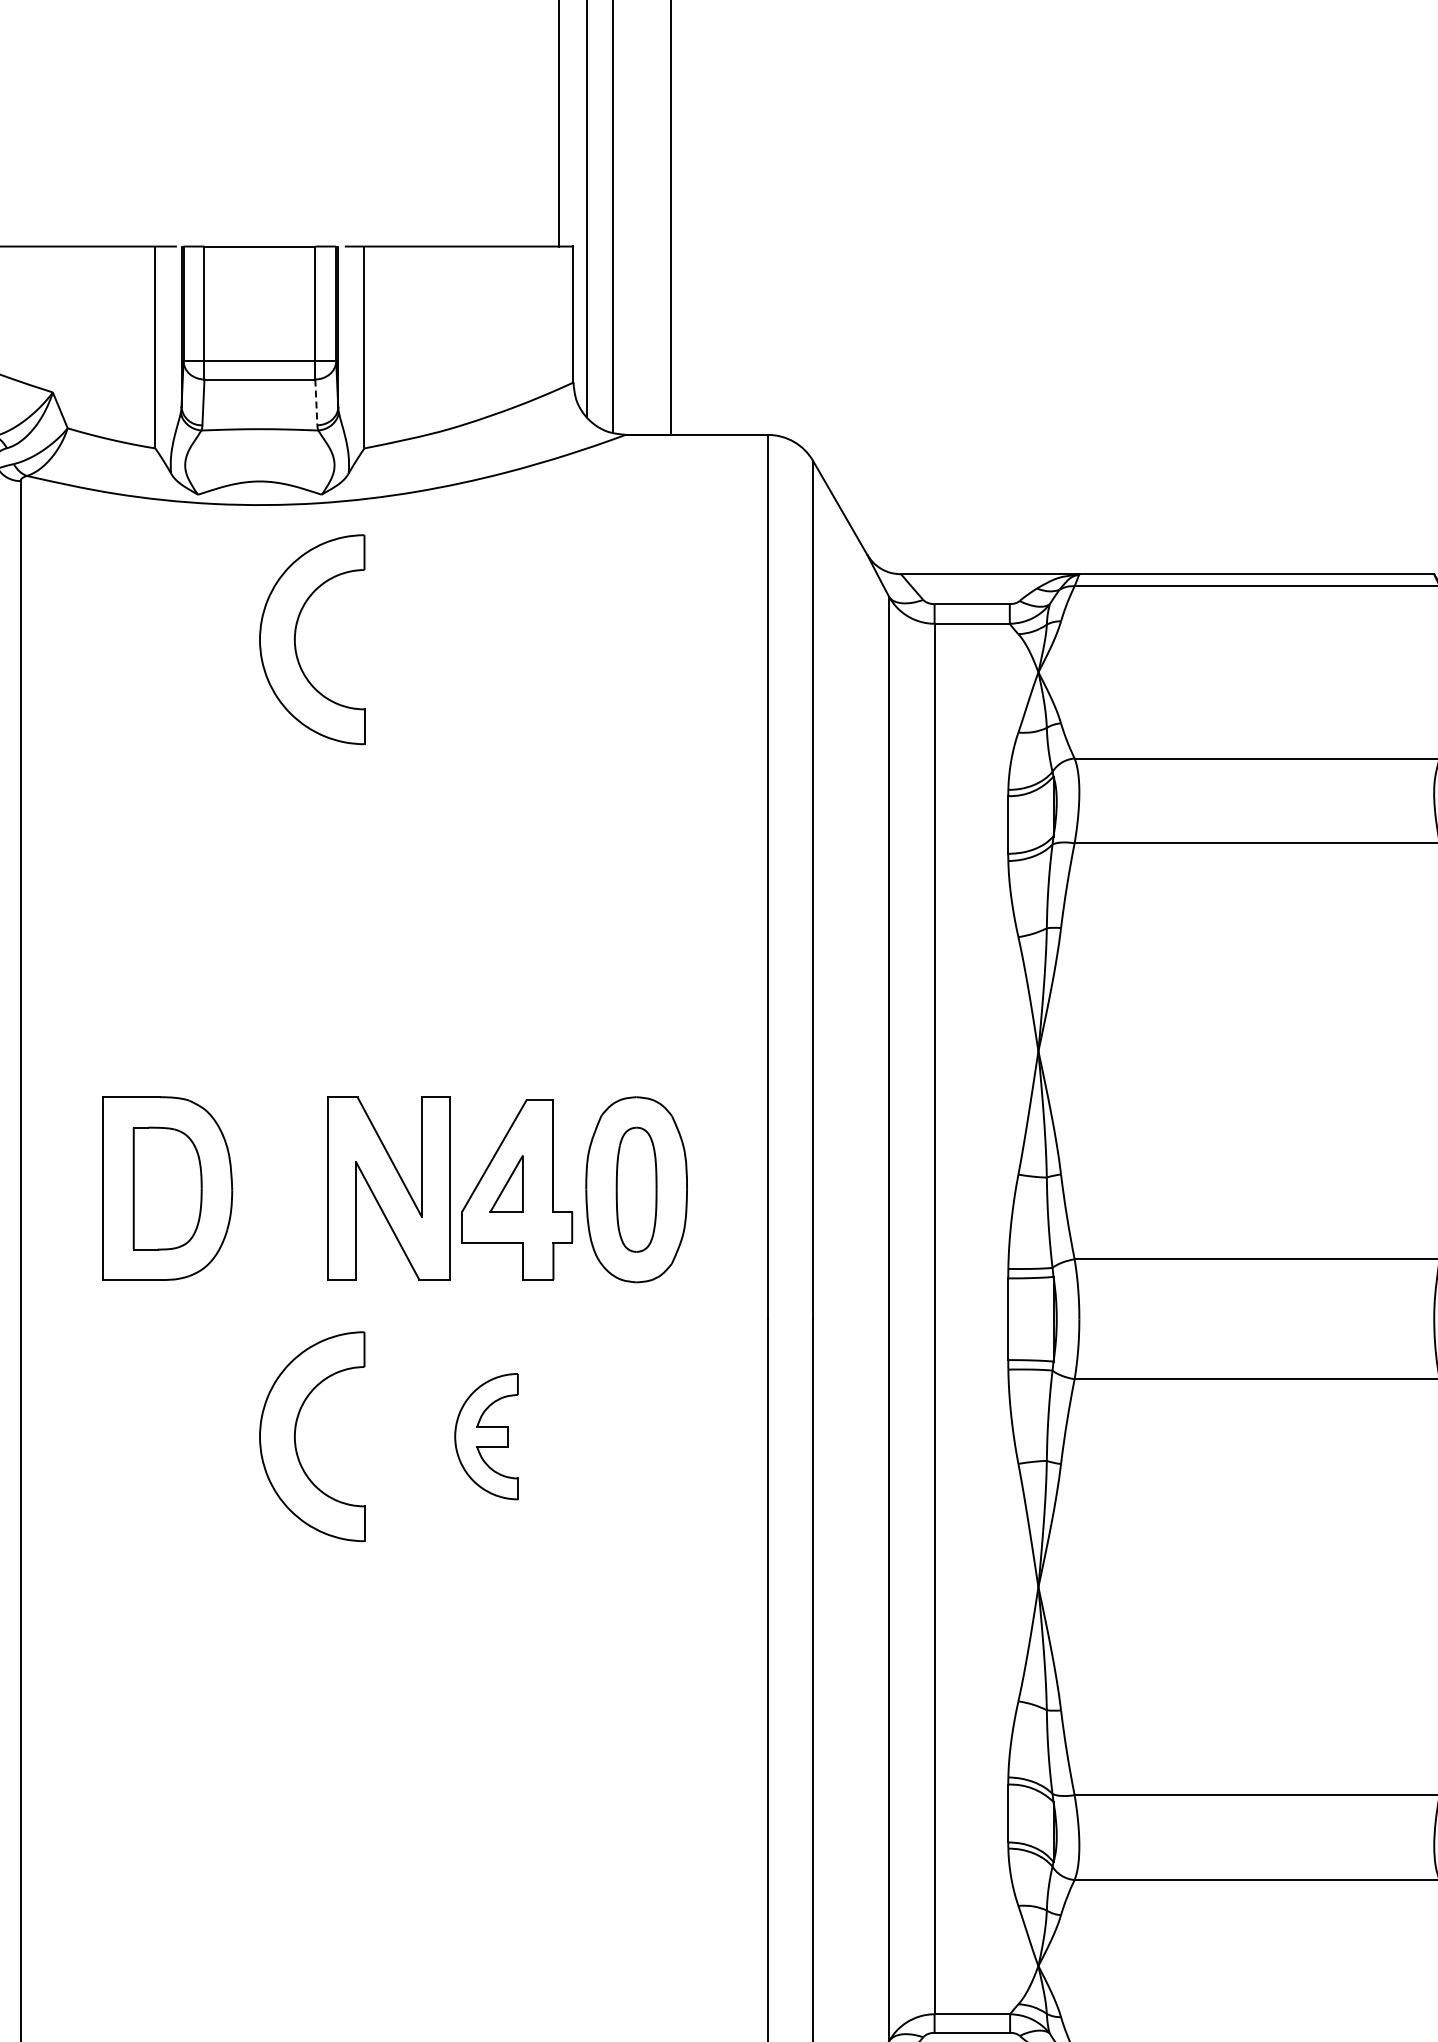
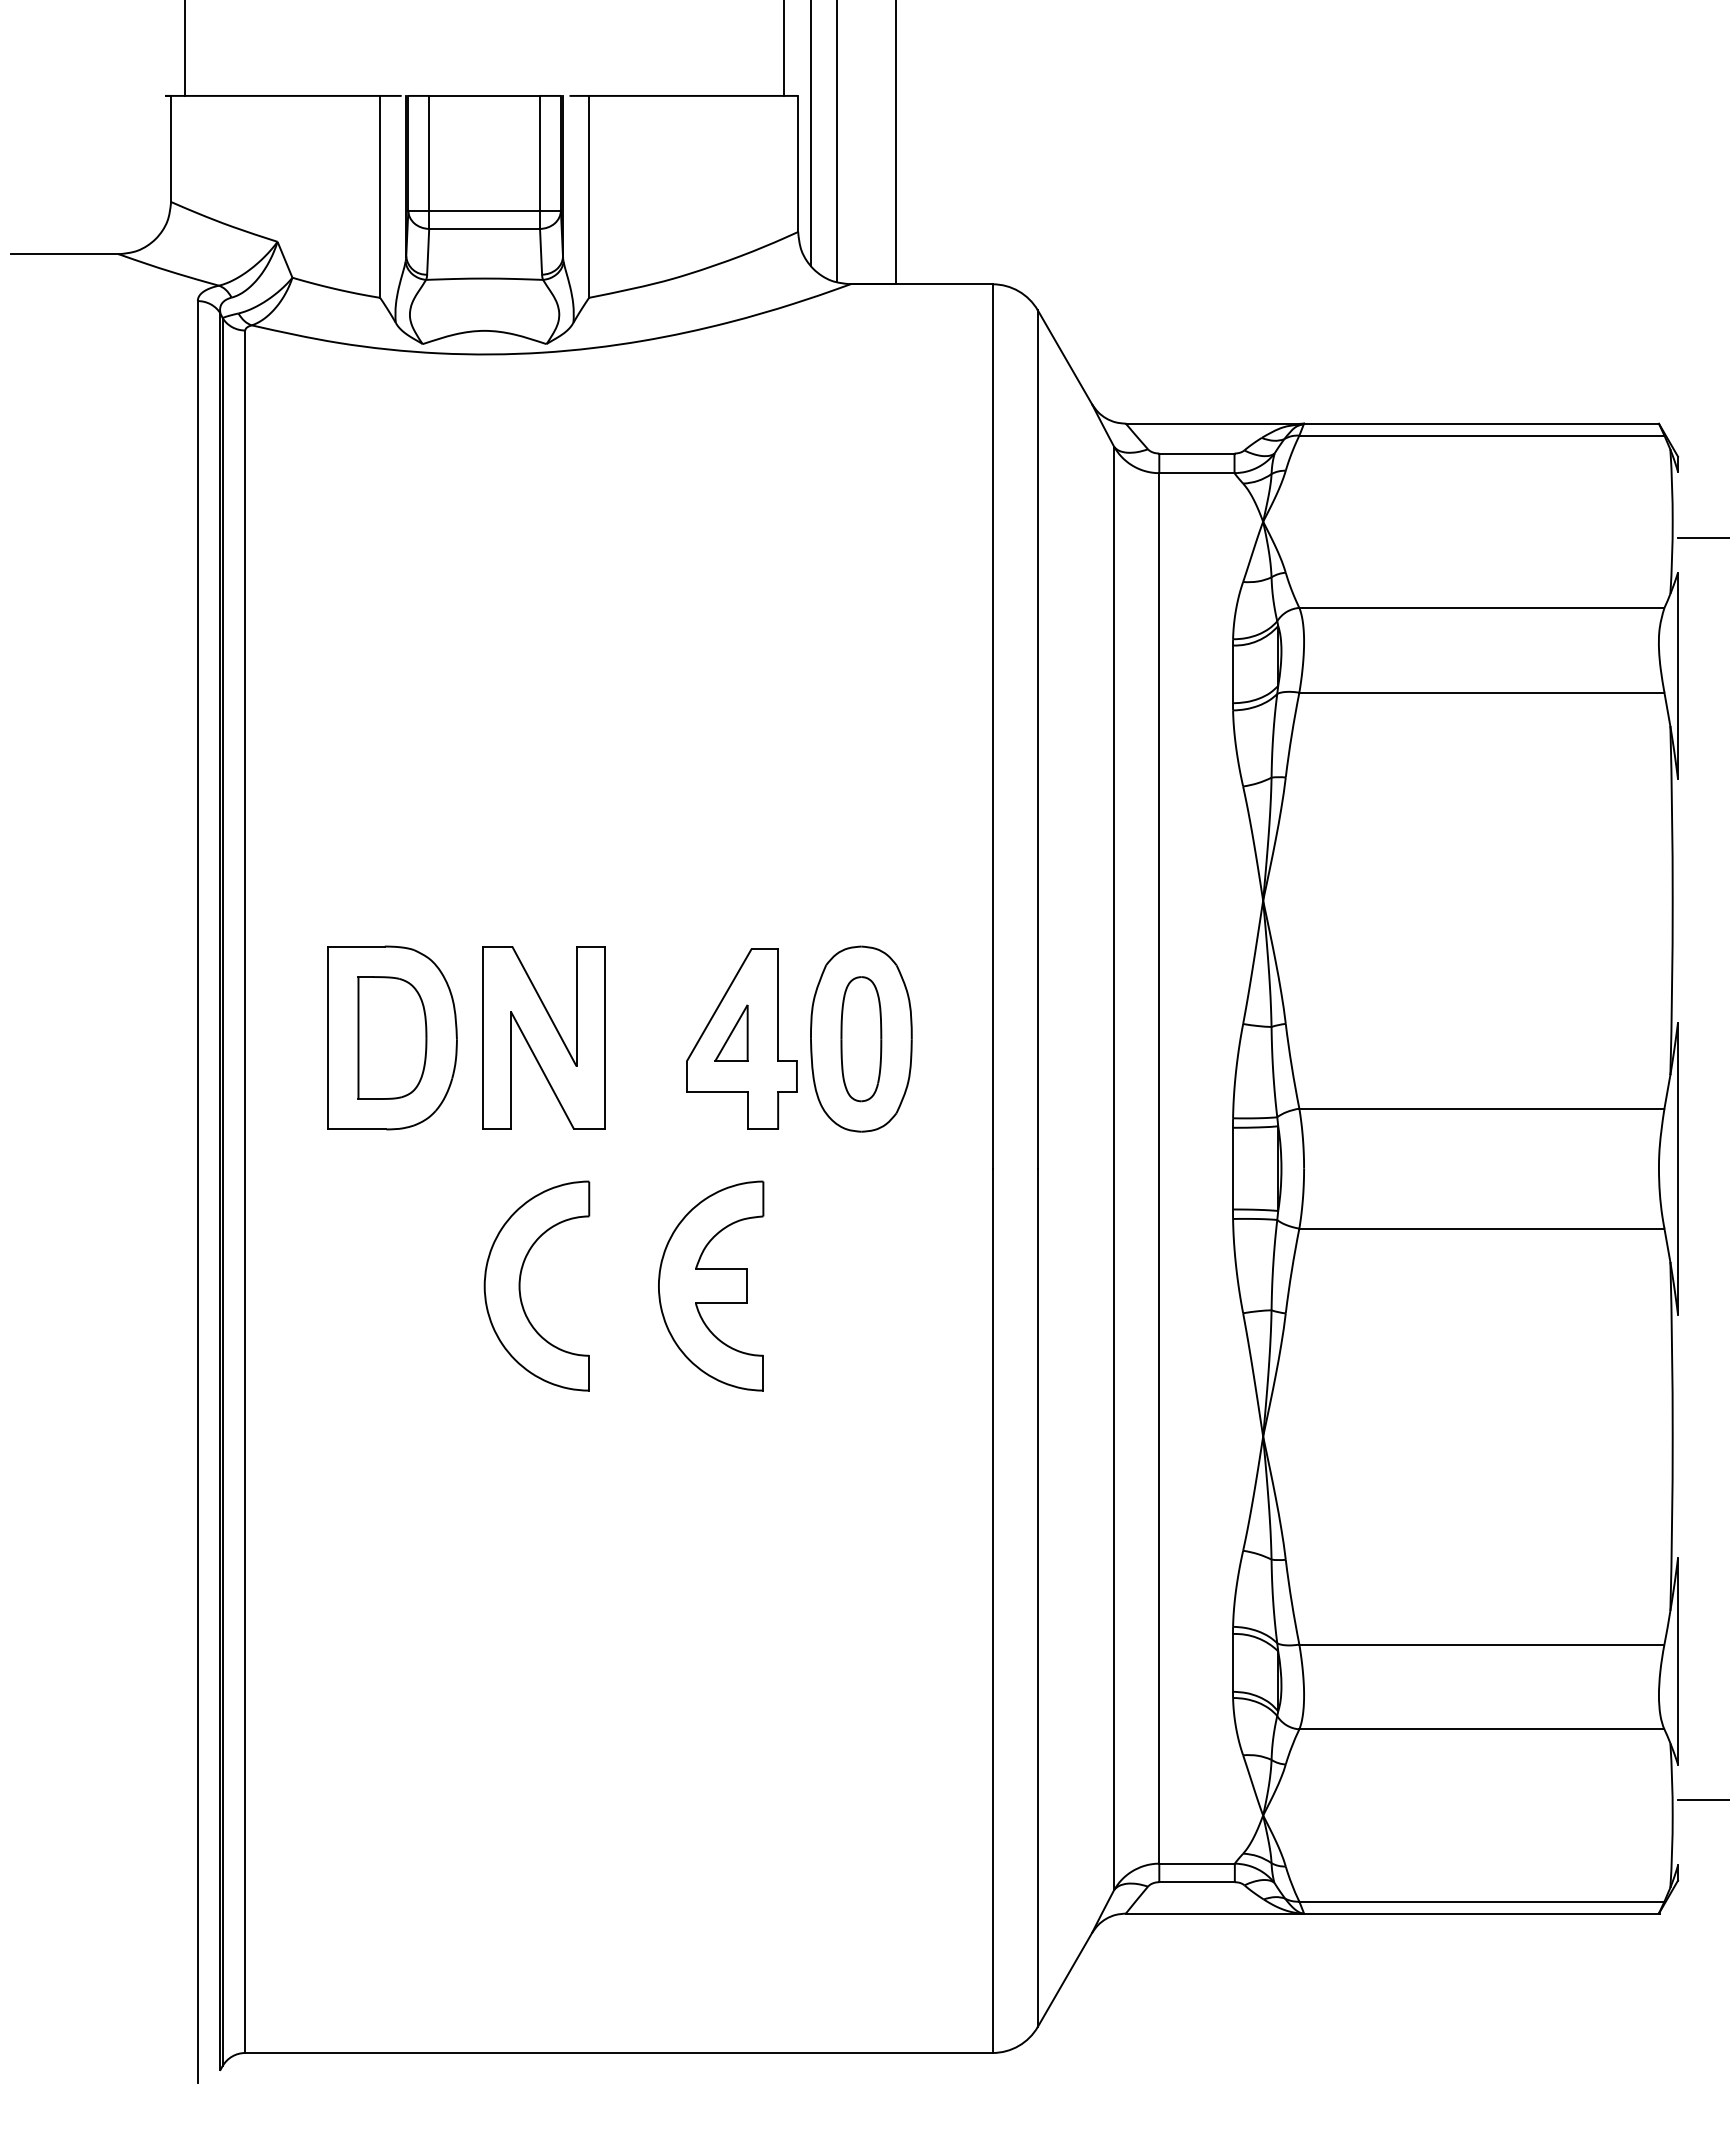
line: (316, 402) -> (541, 251), dashed -> solid
part: (295, 639) -> (520, 488), removed
part: (388, 1188) -> (543, 1037), moved
part: (486, 1436) -> (711, 1285), size x1.67

